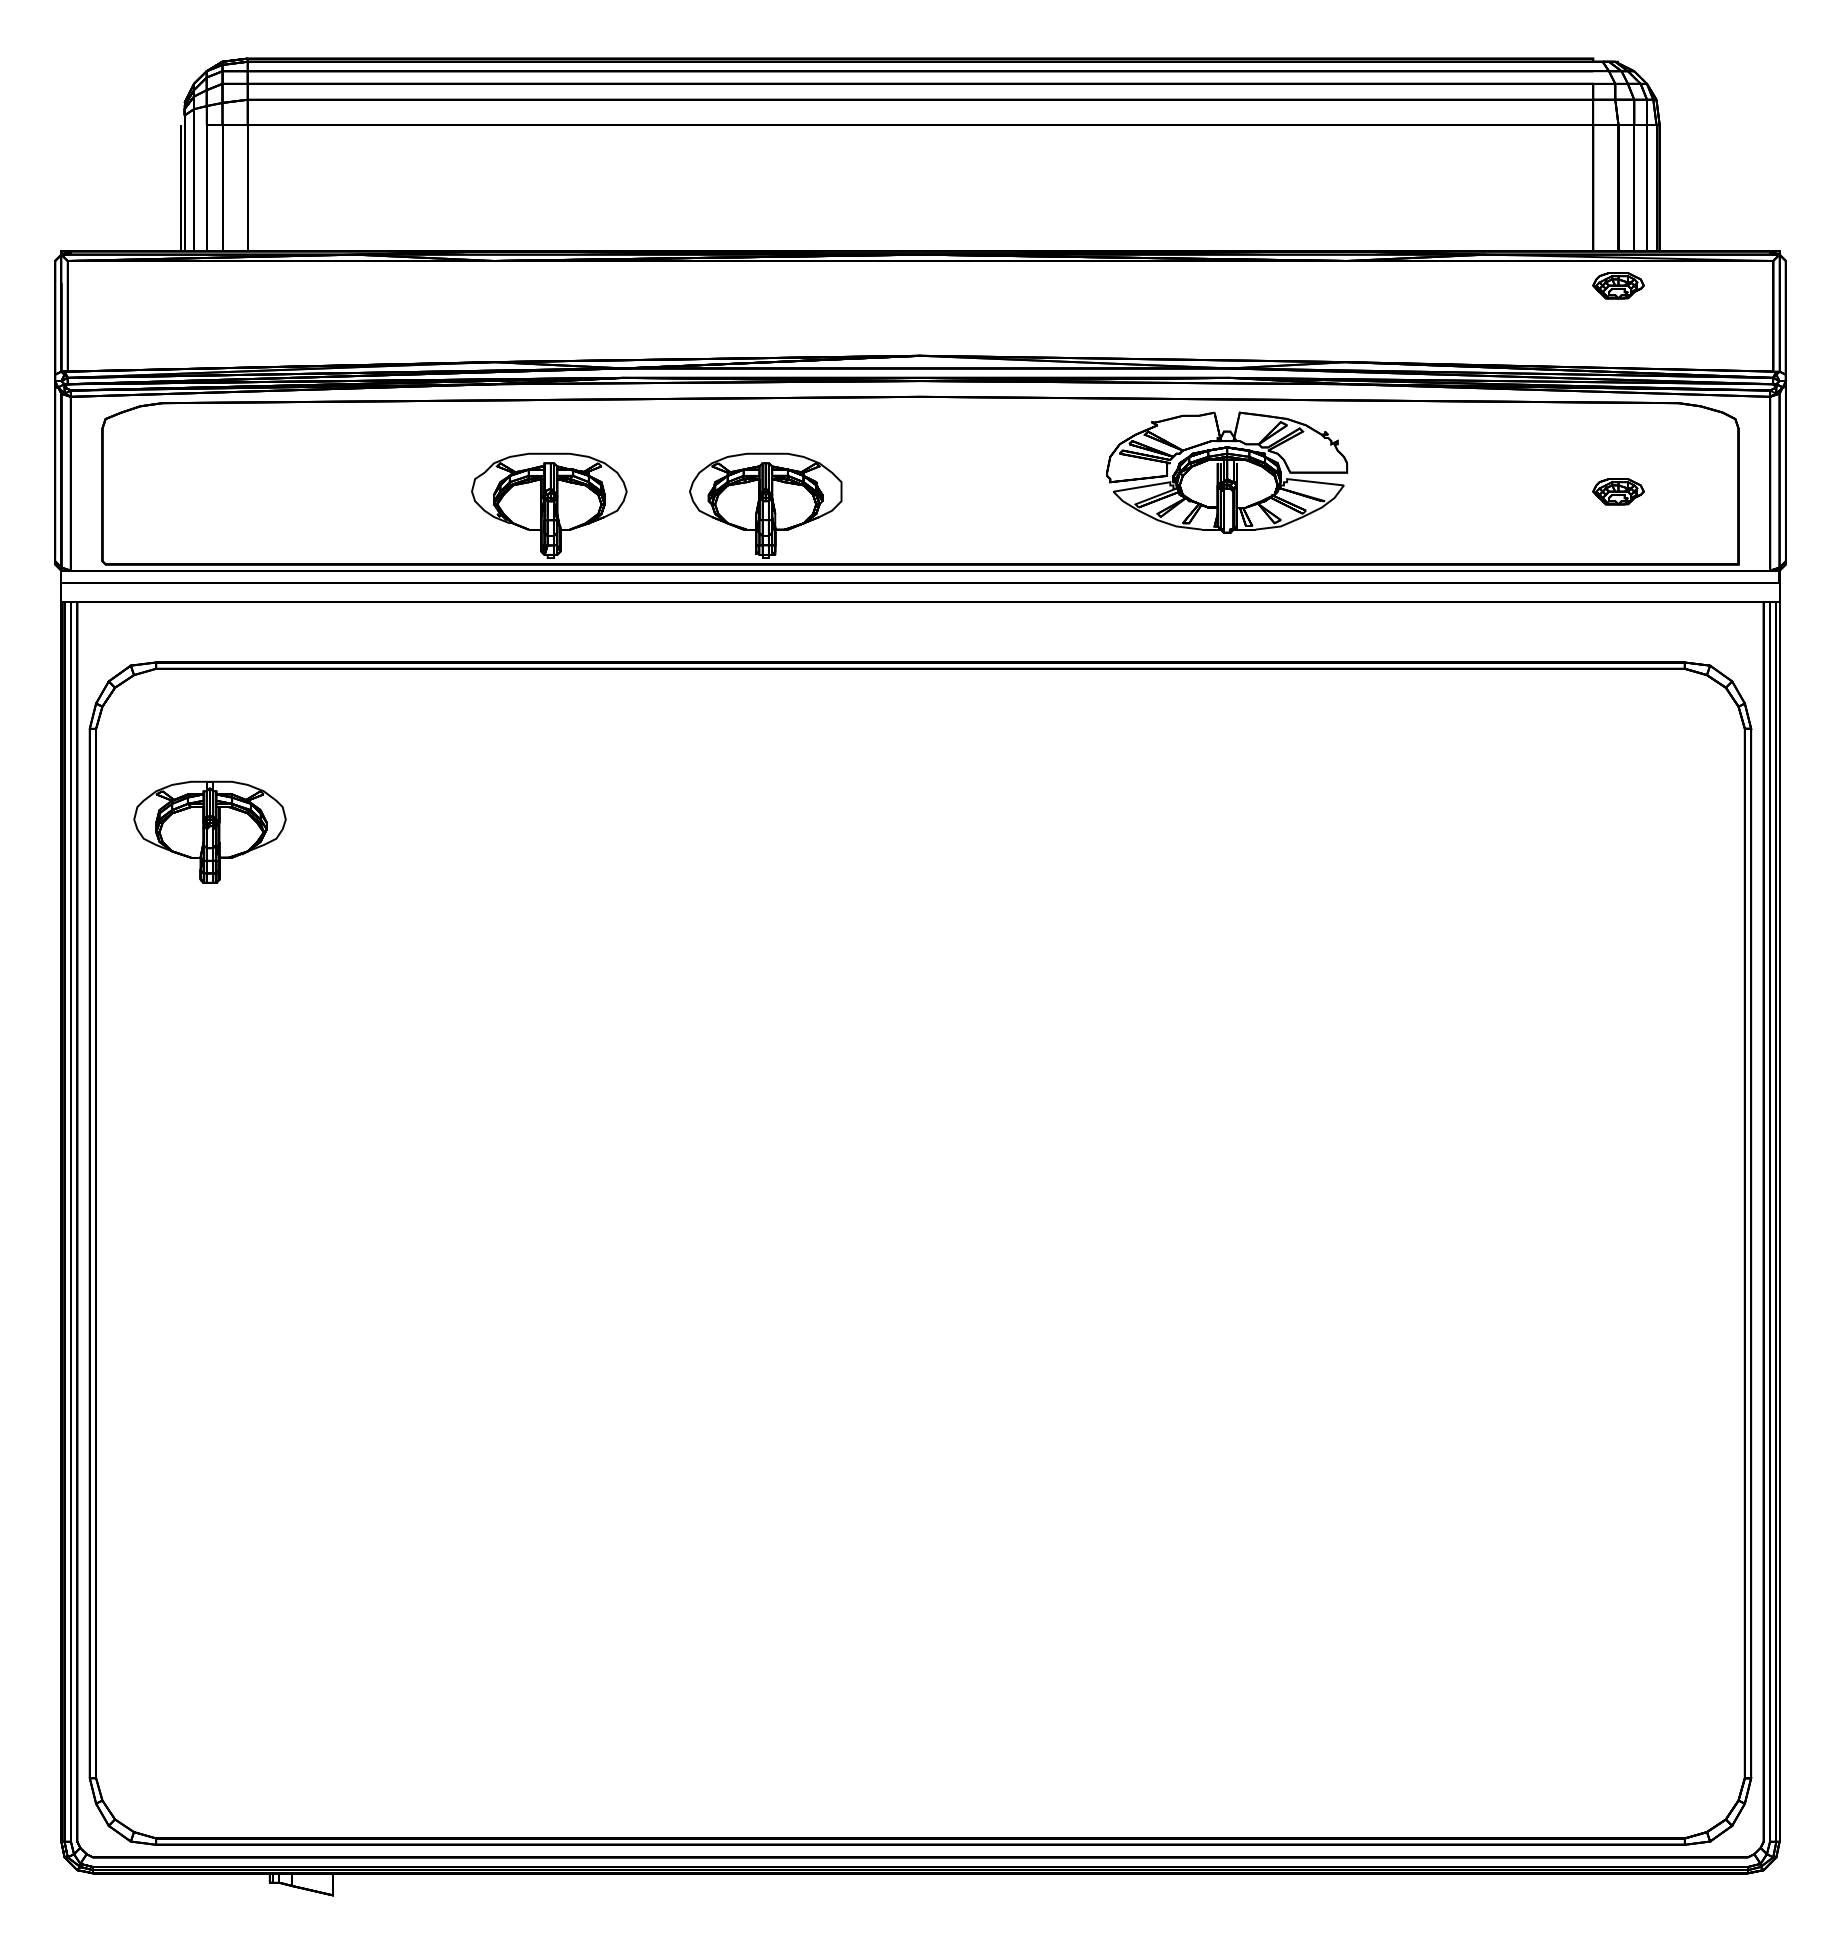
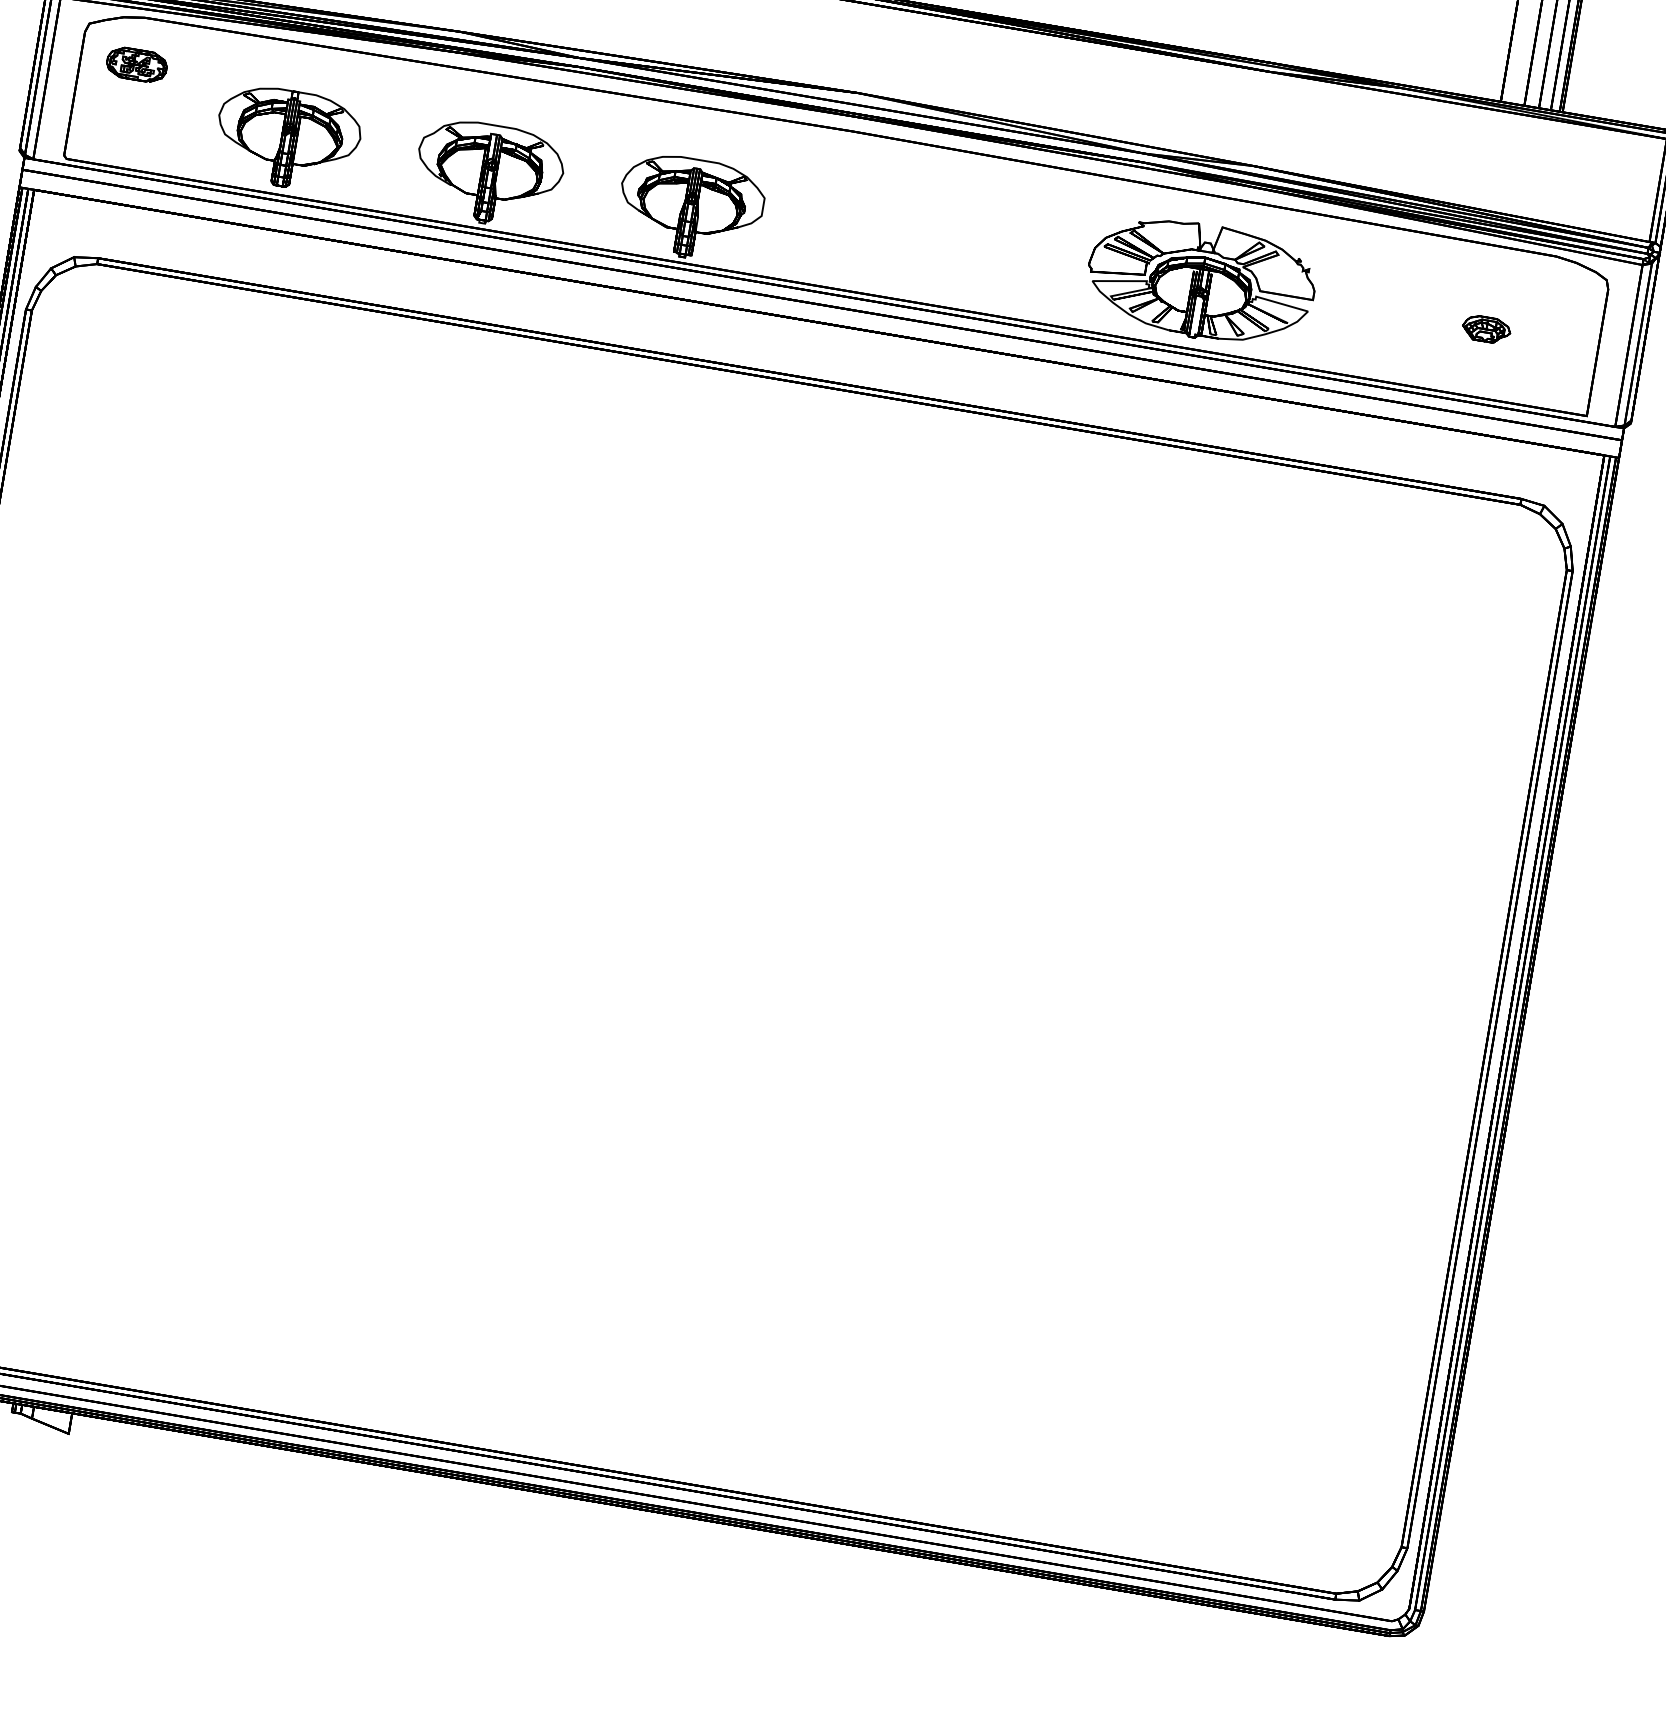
part: (1618, 285) -> (1519, 137), removed
part: (161, 453) -> (136, 64), added
part: (1227, 472) -> (1201, 281), moved
part: (209, 831) -> (287, 137), moved

